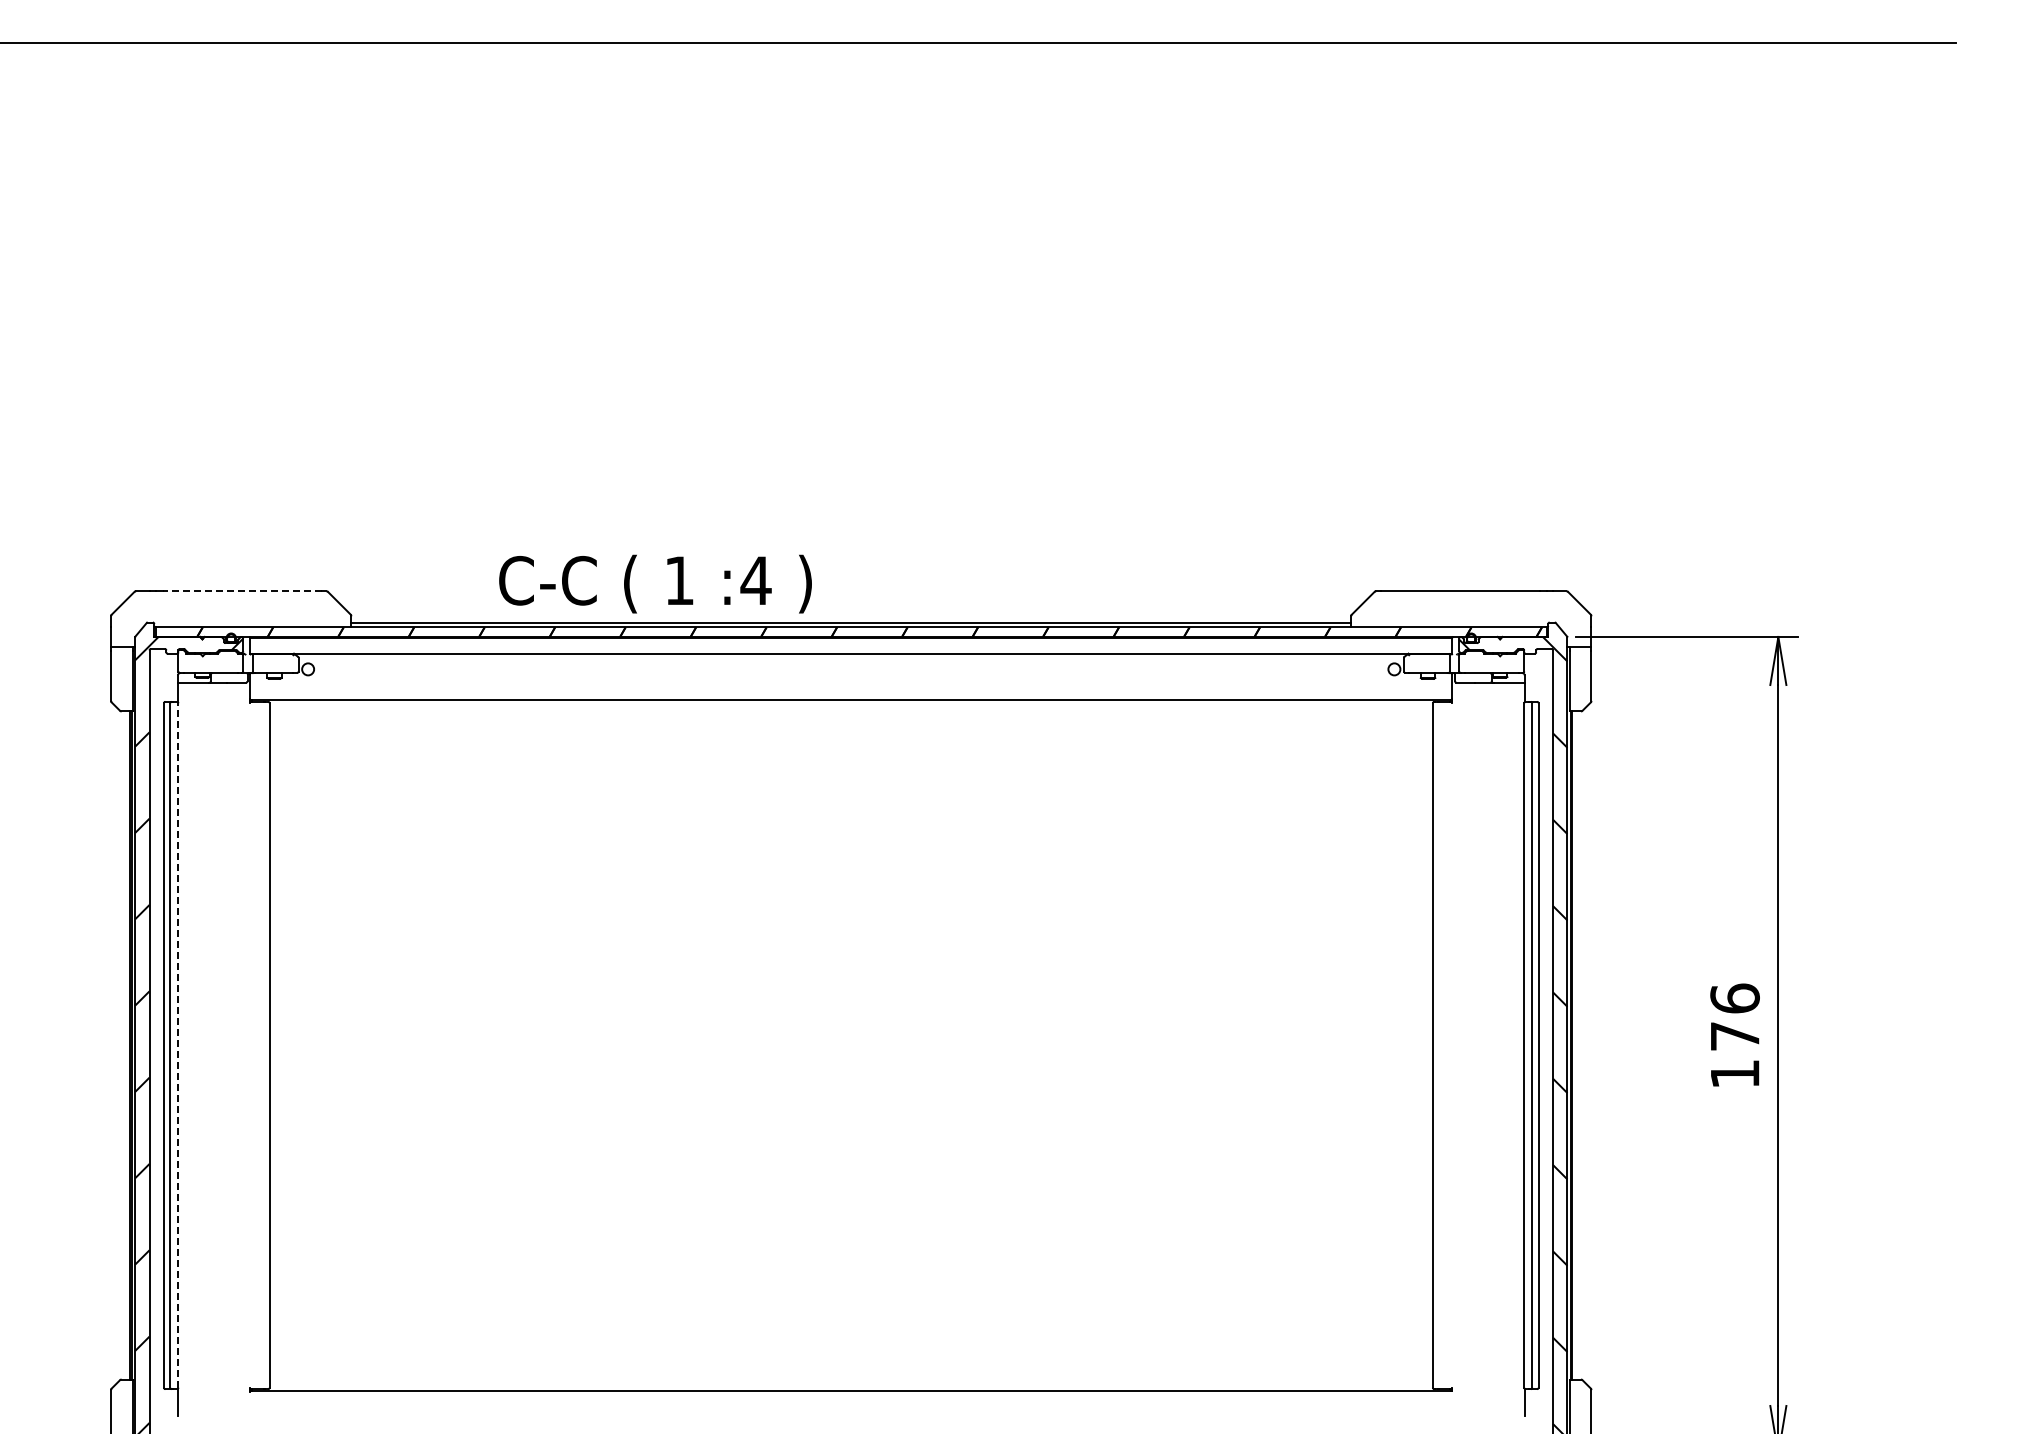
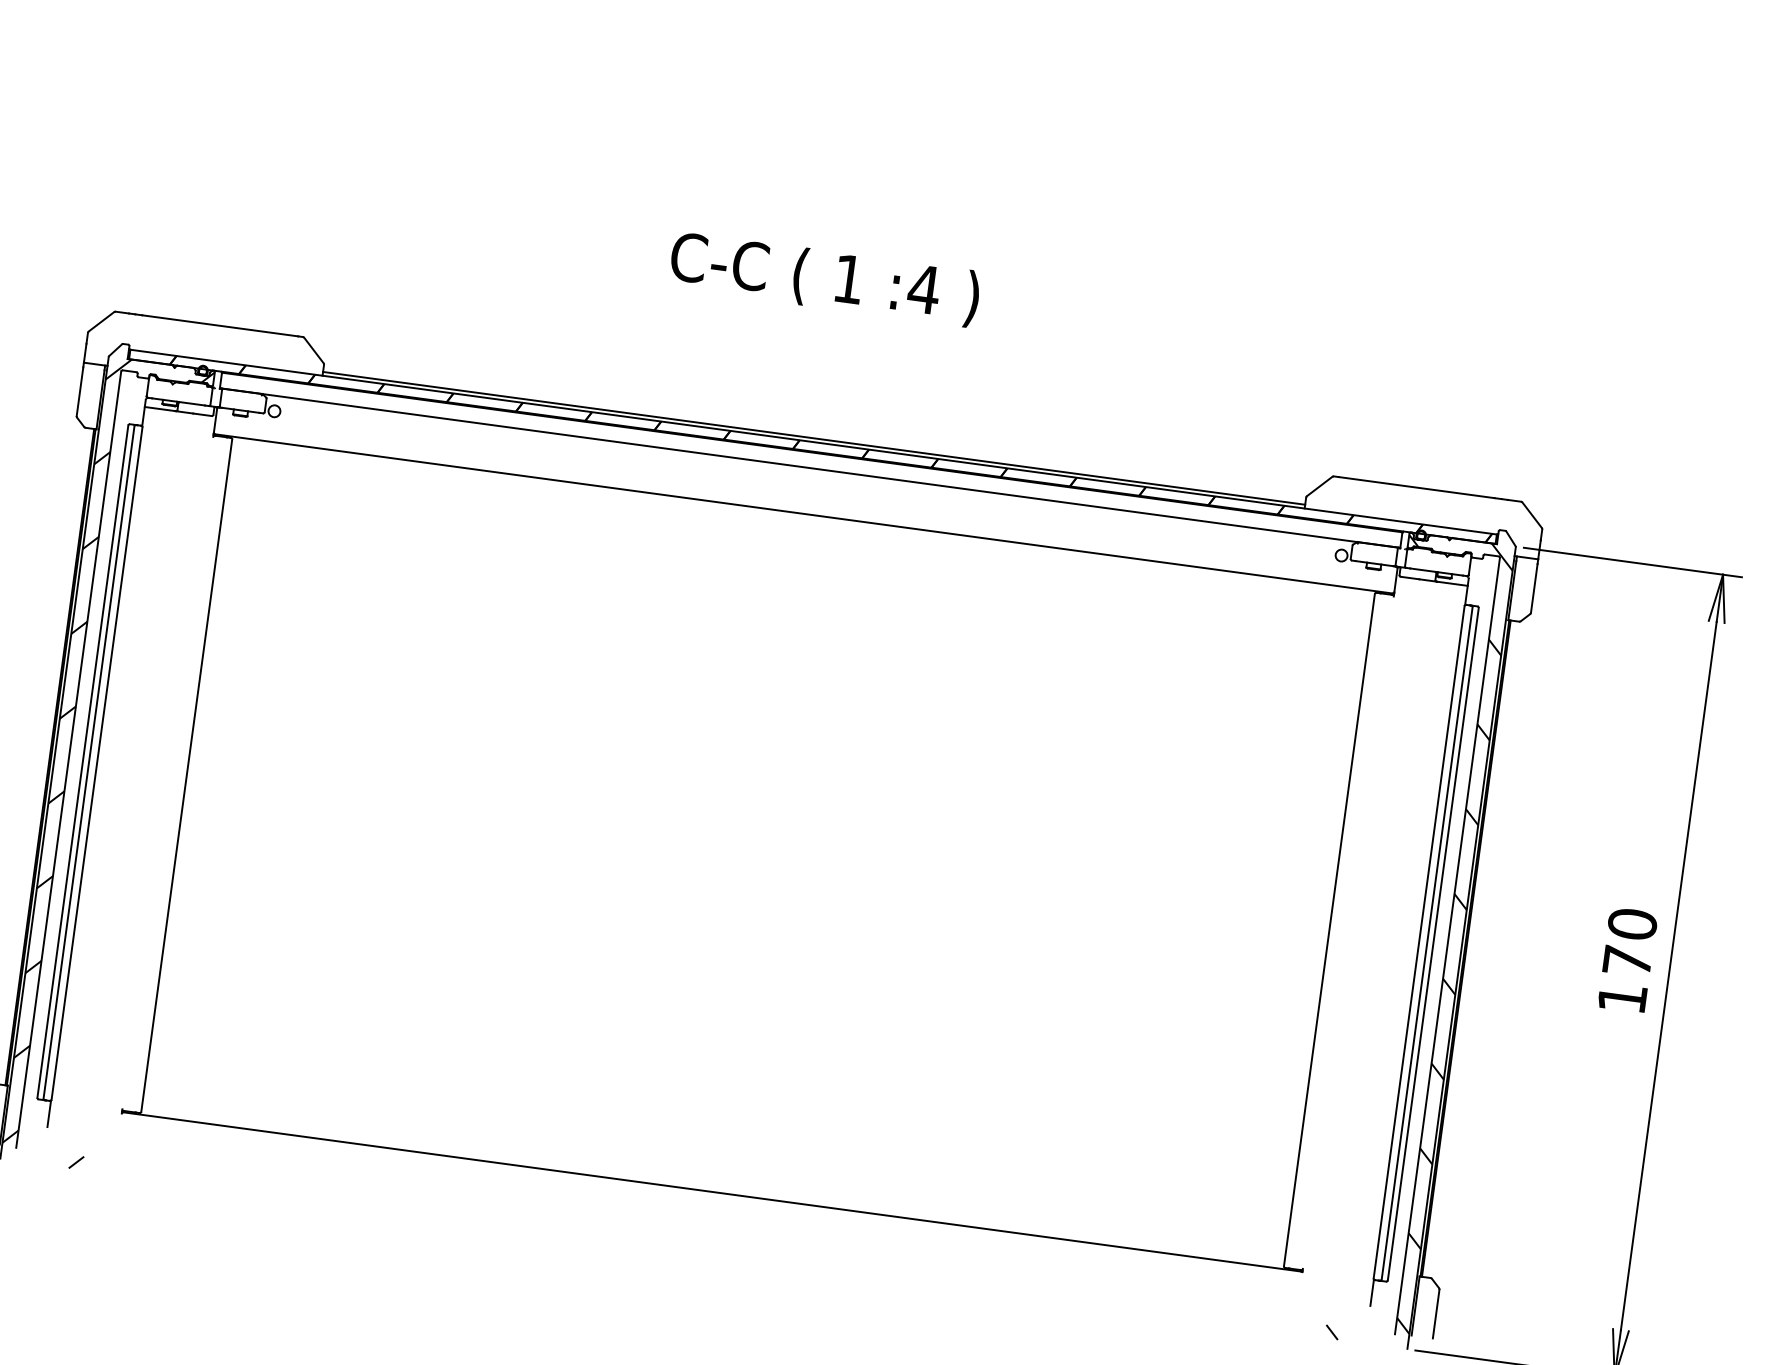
text: (655, 583) -> (824, 278), moved
line: (241, 591) -> (219, 325), dashed -> solid
text: (1734, 998) -> (1631, 924), 176 -> 170
line: (178, 1045) -> (97, 763), dashed -> solid

